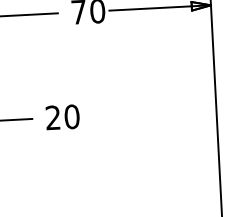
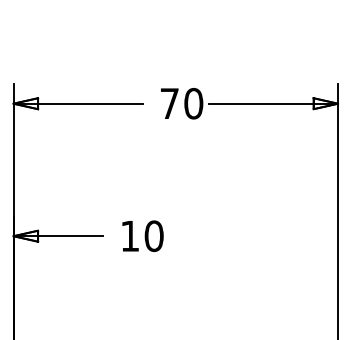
text: (52, 117) -> (129, 235), 20 -> 10

